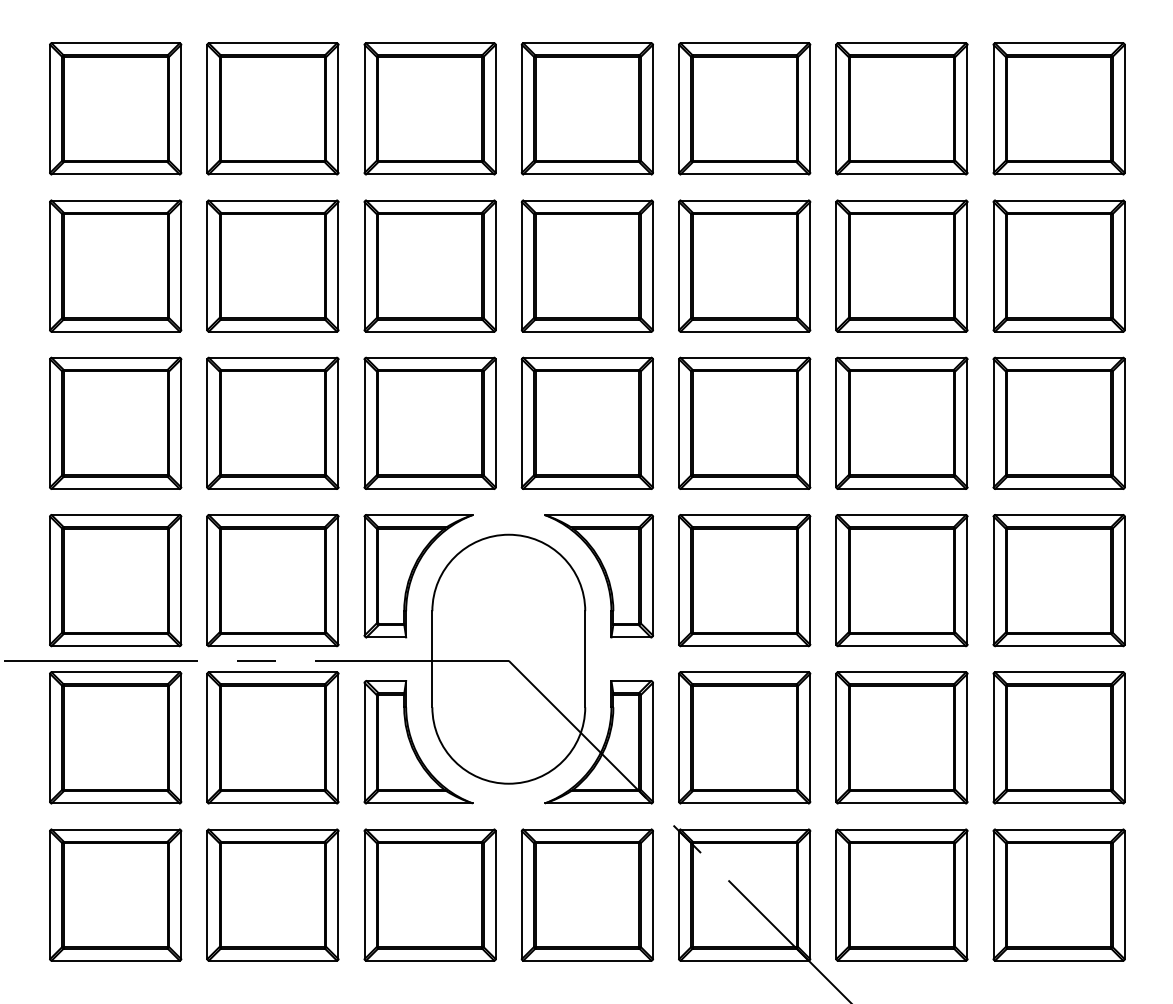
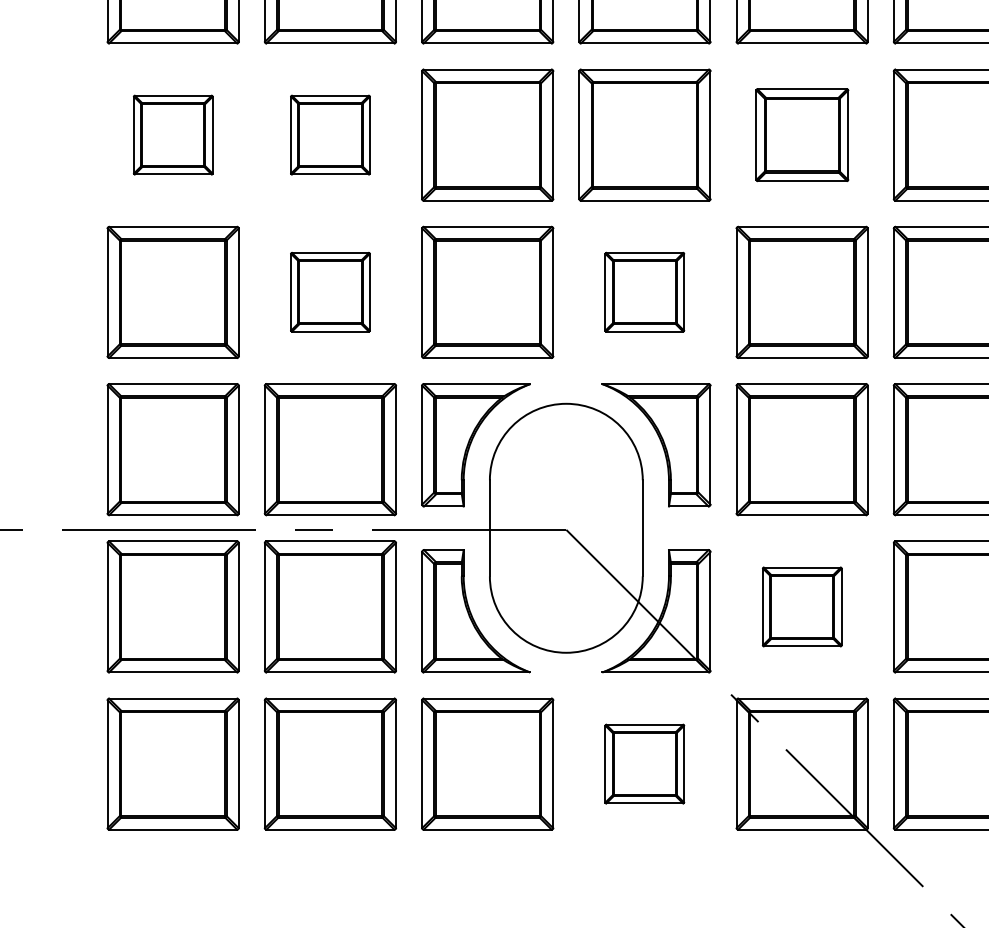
part: (115, 265) -> (173, 134), size x0.6
part: (272, 265) -> (330, 134), size x0.6
part: (744, 265) -> (802, 134), size x0.7
part: (272, 422) -> (330, 291), size x0.6
part: (586, 422) -> (644, 291), size x0.6
part: (744, 737) -> (802, 606), size x0.6
part: (586, 894) -> (644, 763), size x0.6

